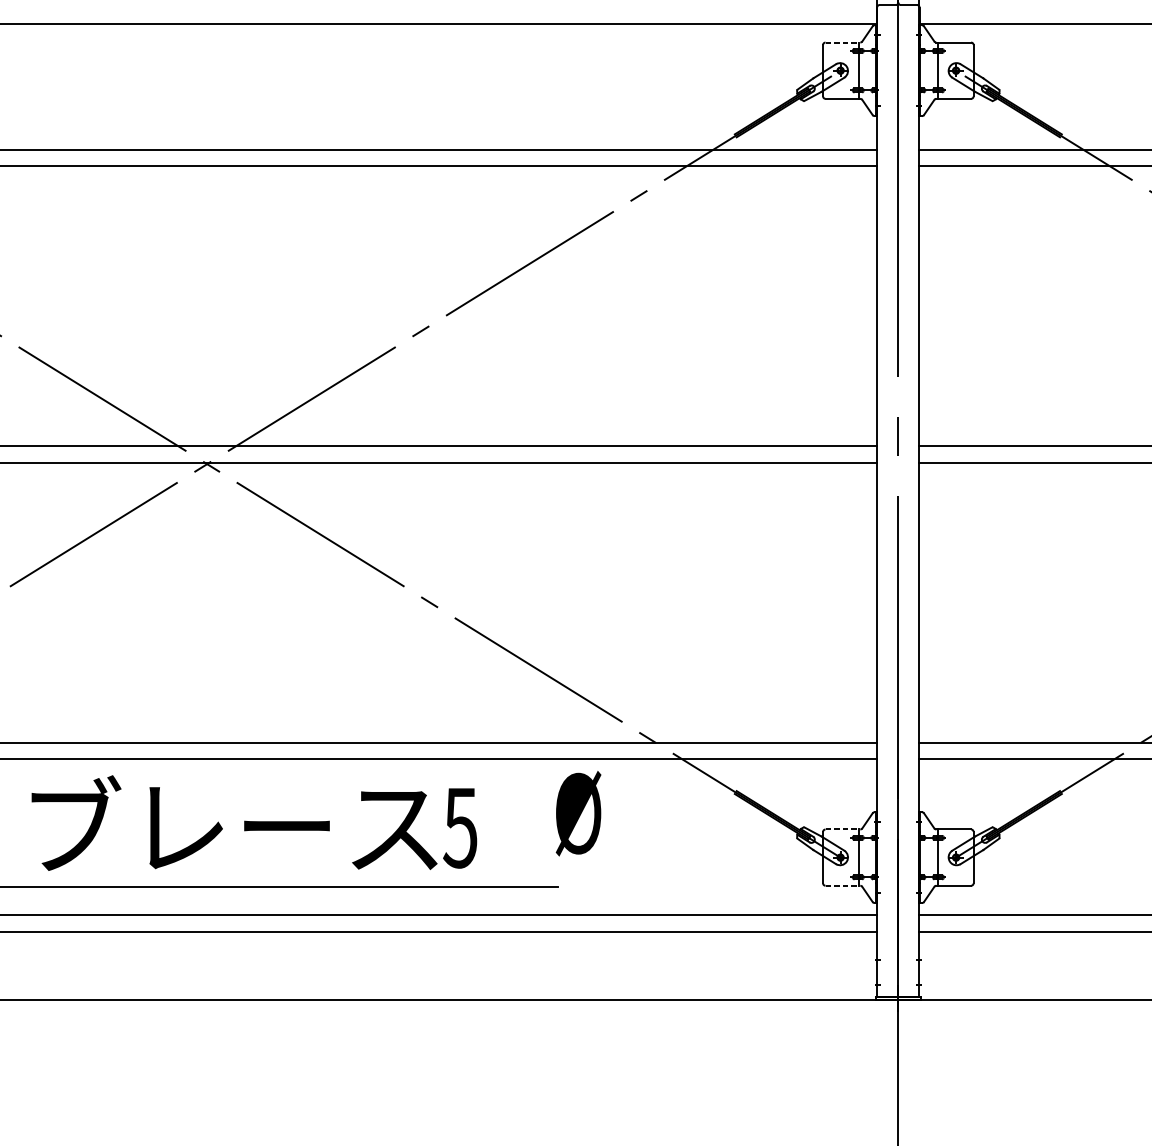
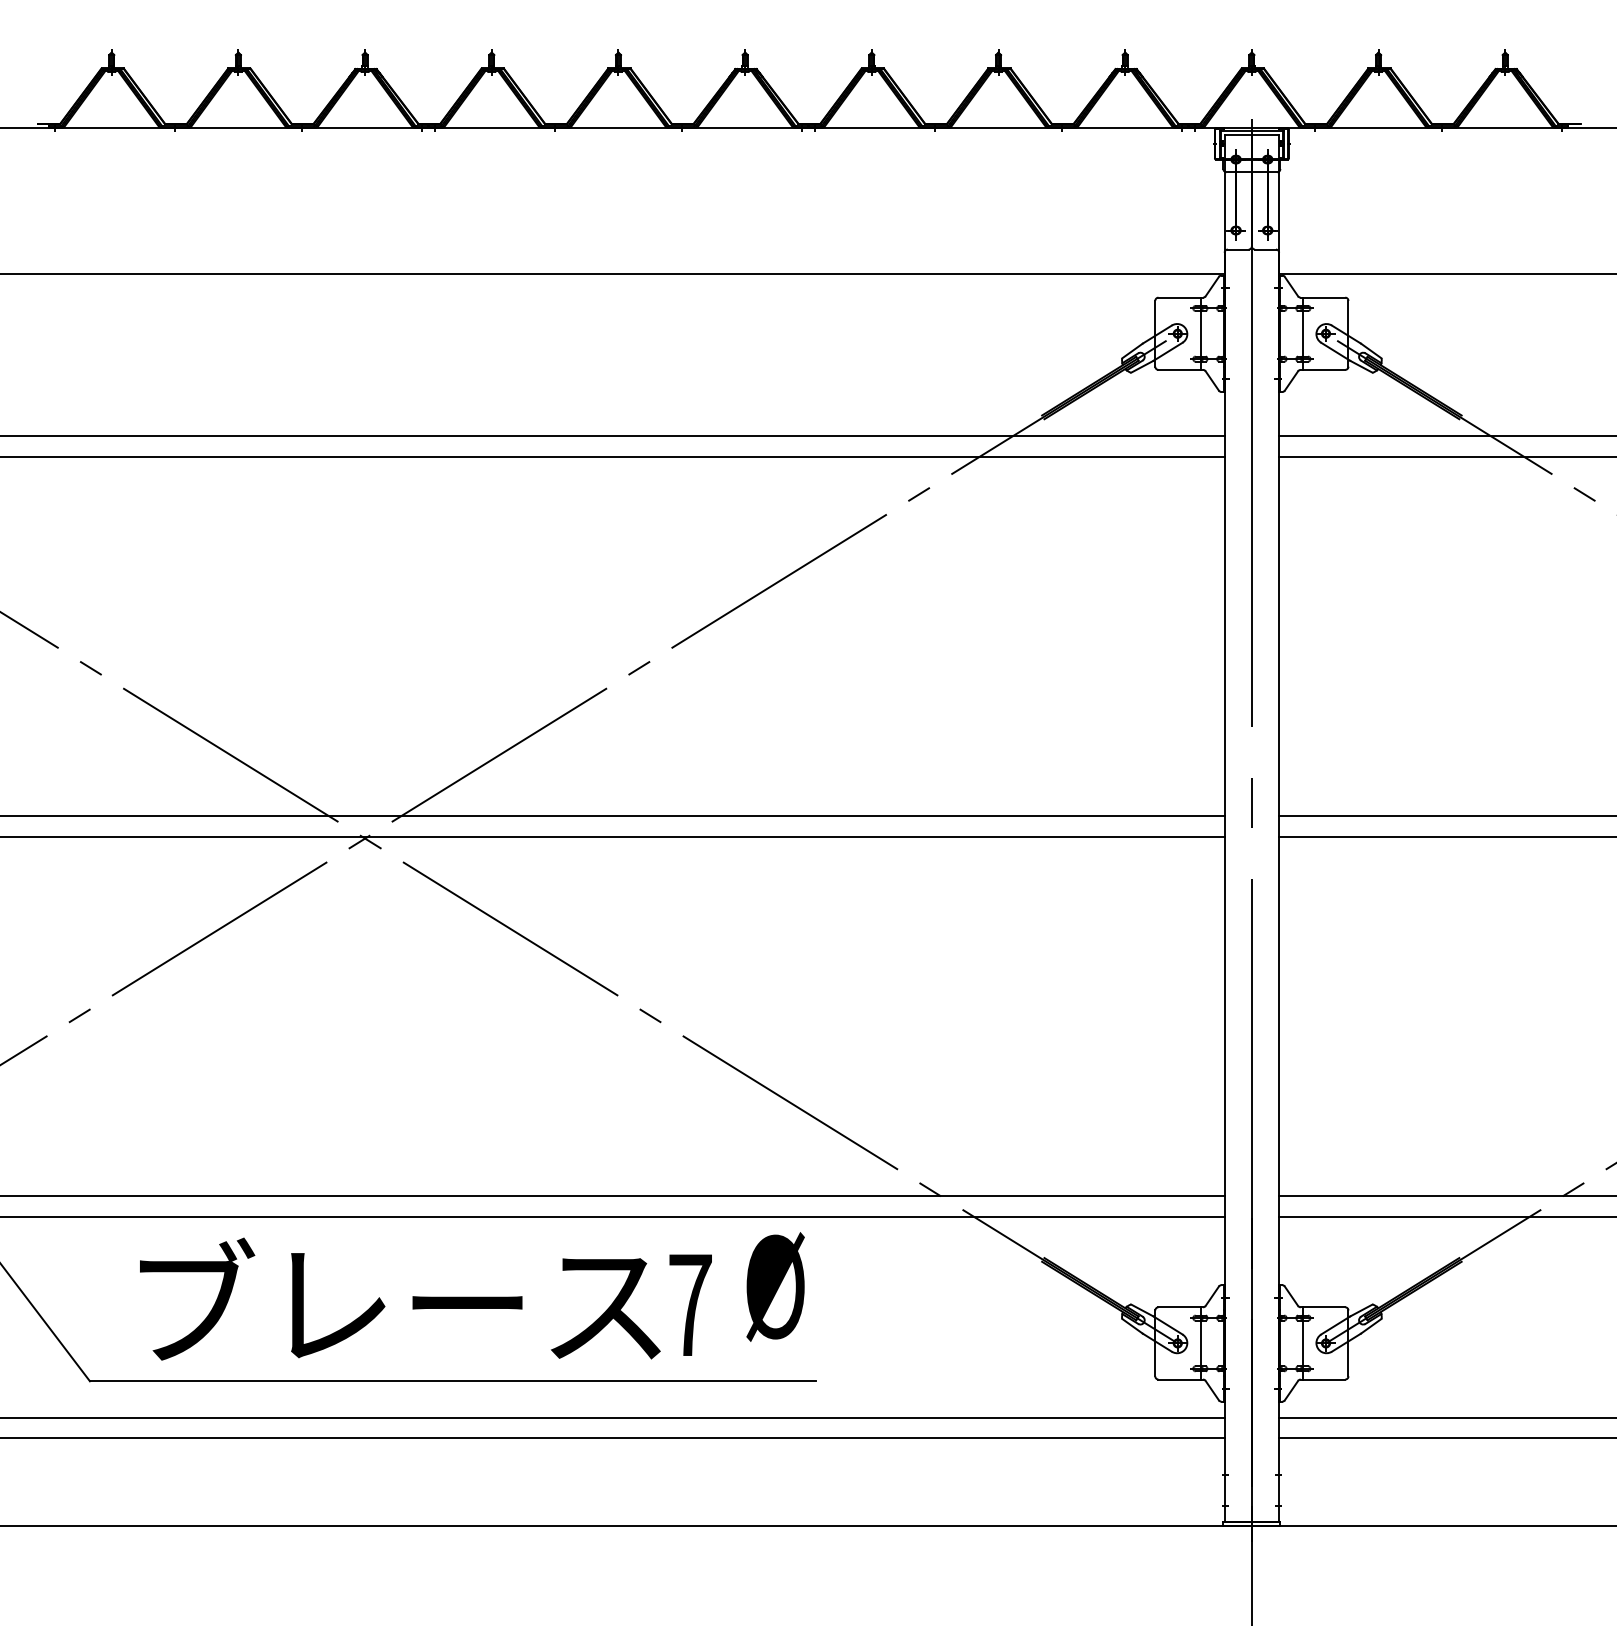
line: (843, 42) -> (1181, 297), dashed -> solid
text: (578, 813) -> (775, 1286), moved
text: (460, 828) -> (689, 1305), 5 -> 7
line: (843, 829) -> (1181, 1307), dashed -> solid
line: (843, 885) -> (1181, 1379), dashed -> solid

